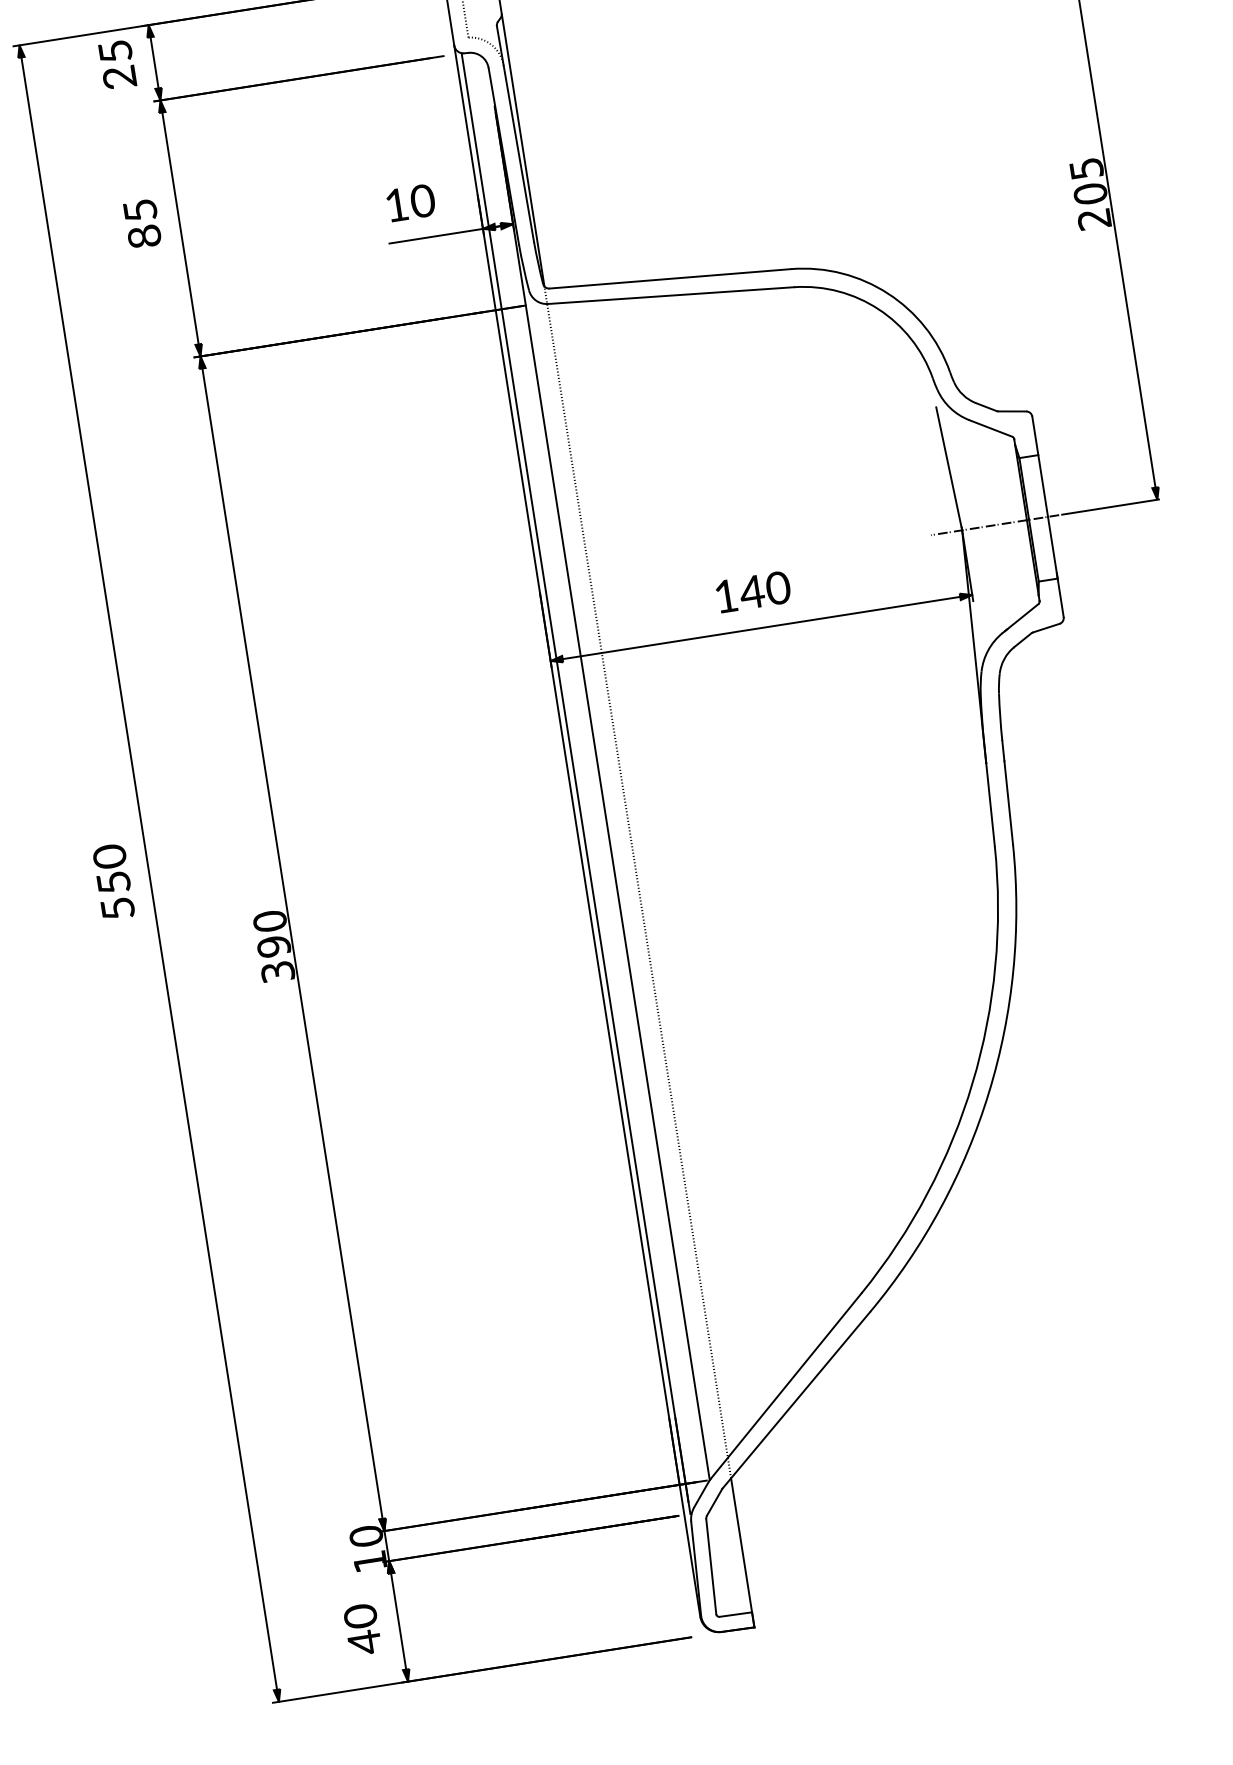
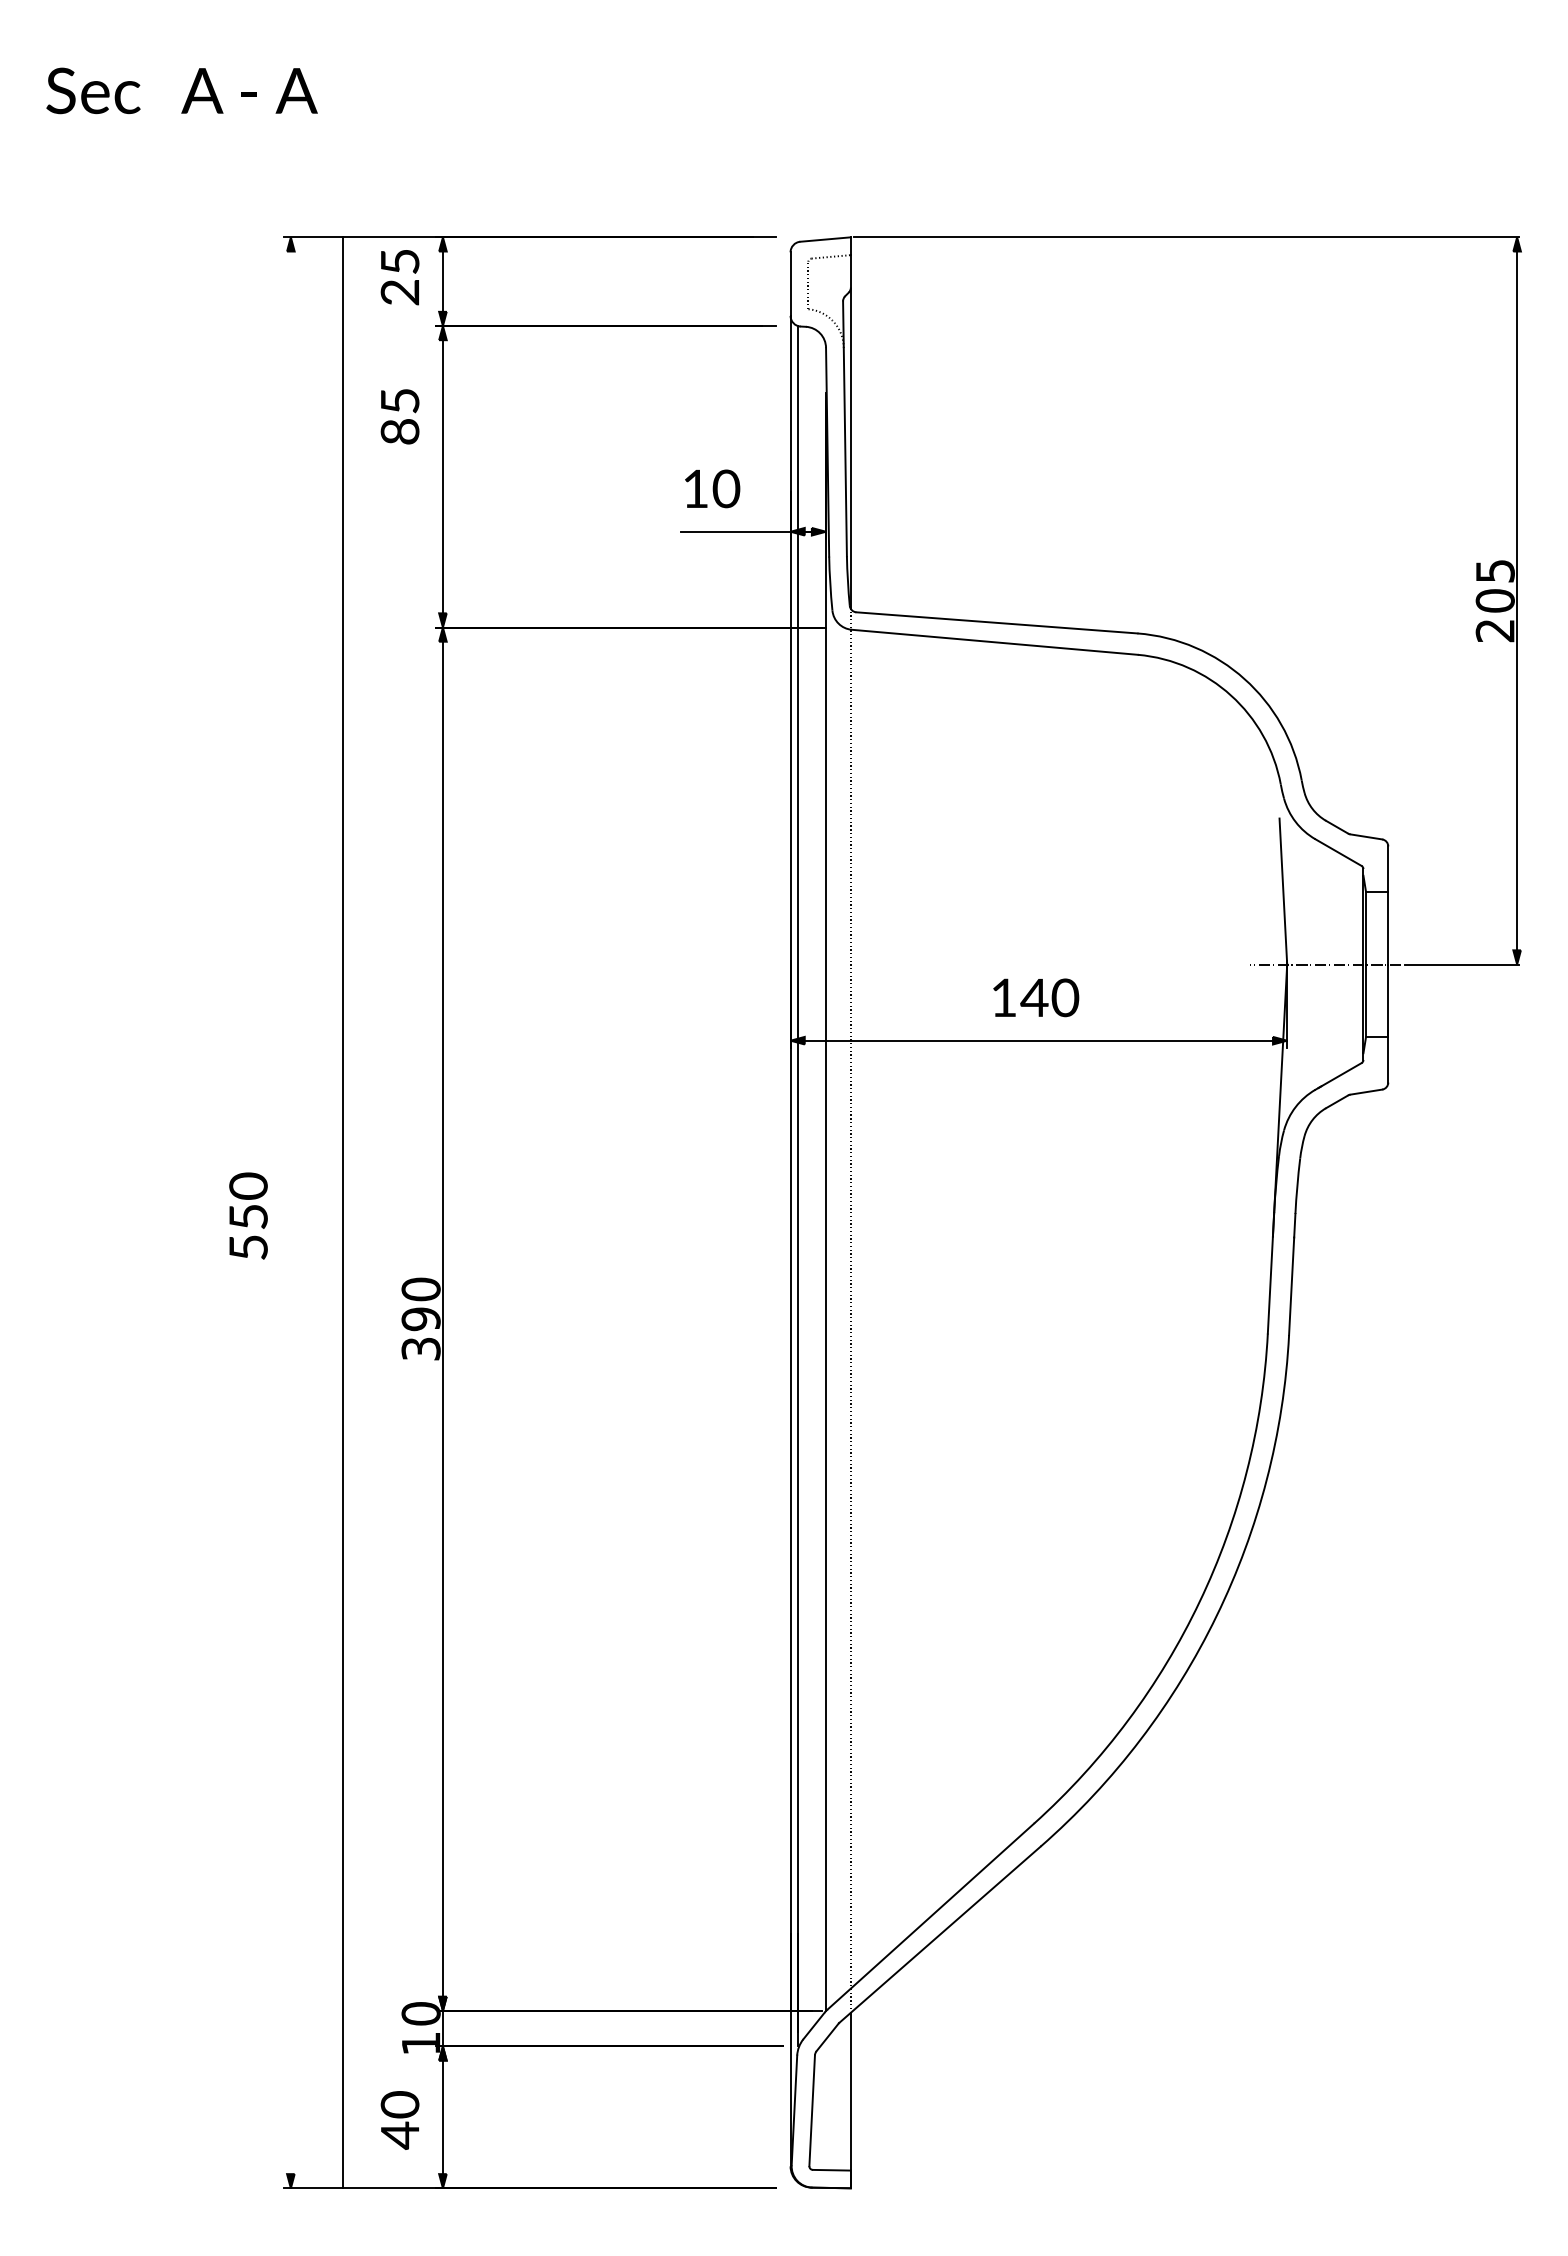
text: (141, 223) -> (399, 416), moved
line: (148, 873) -> (342, 1212), moved

